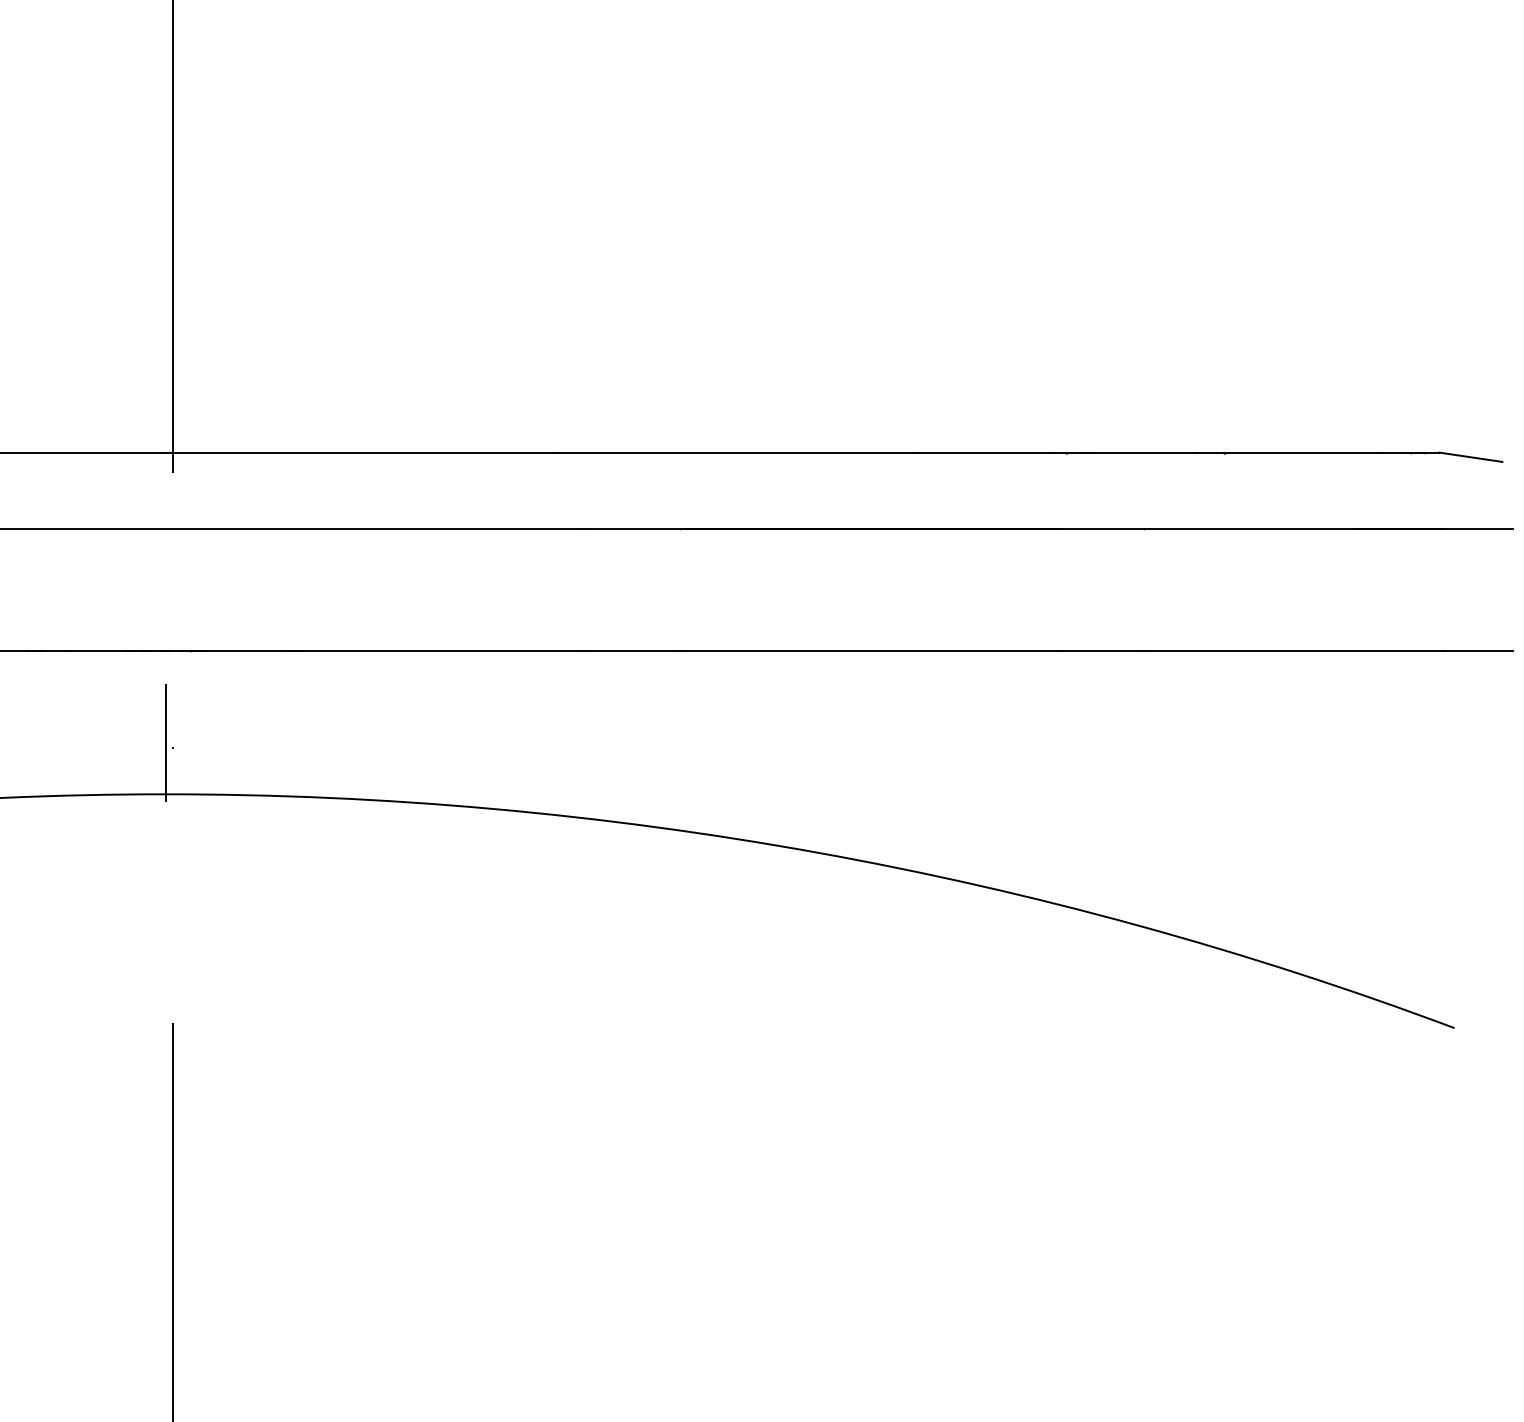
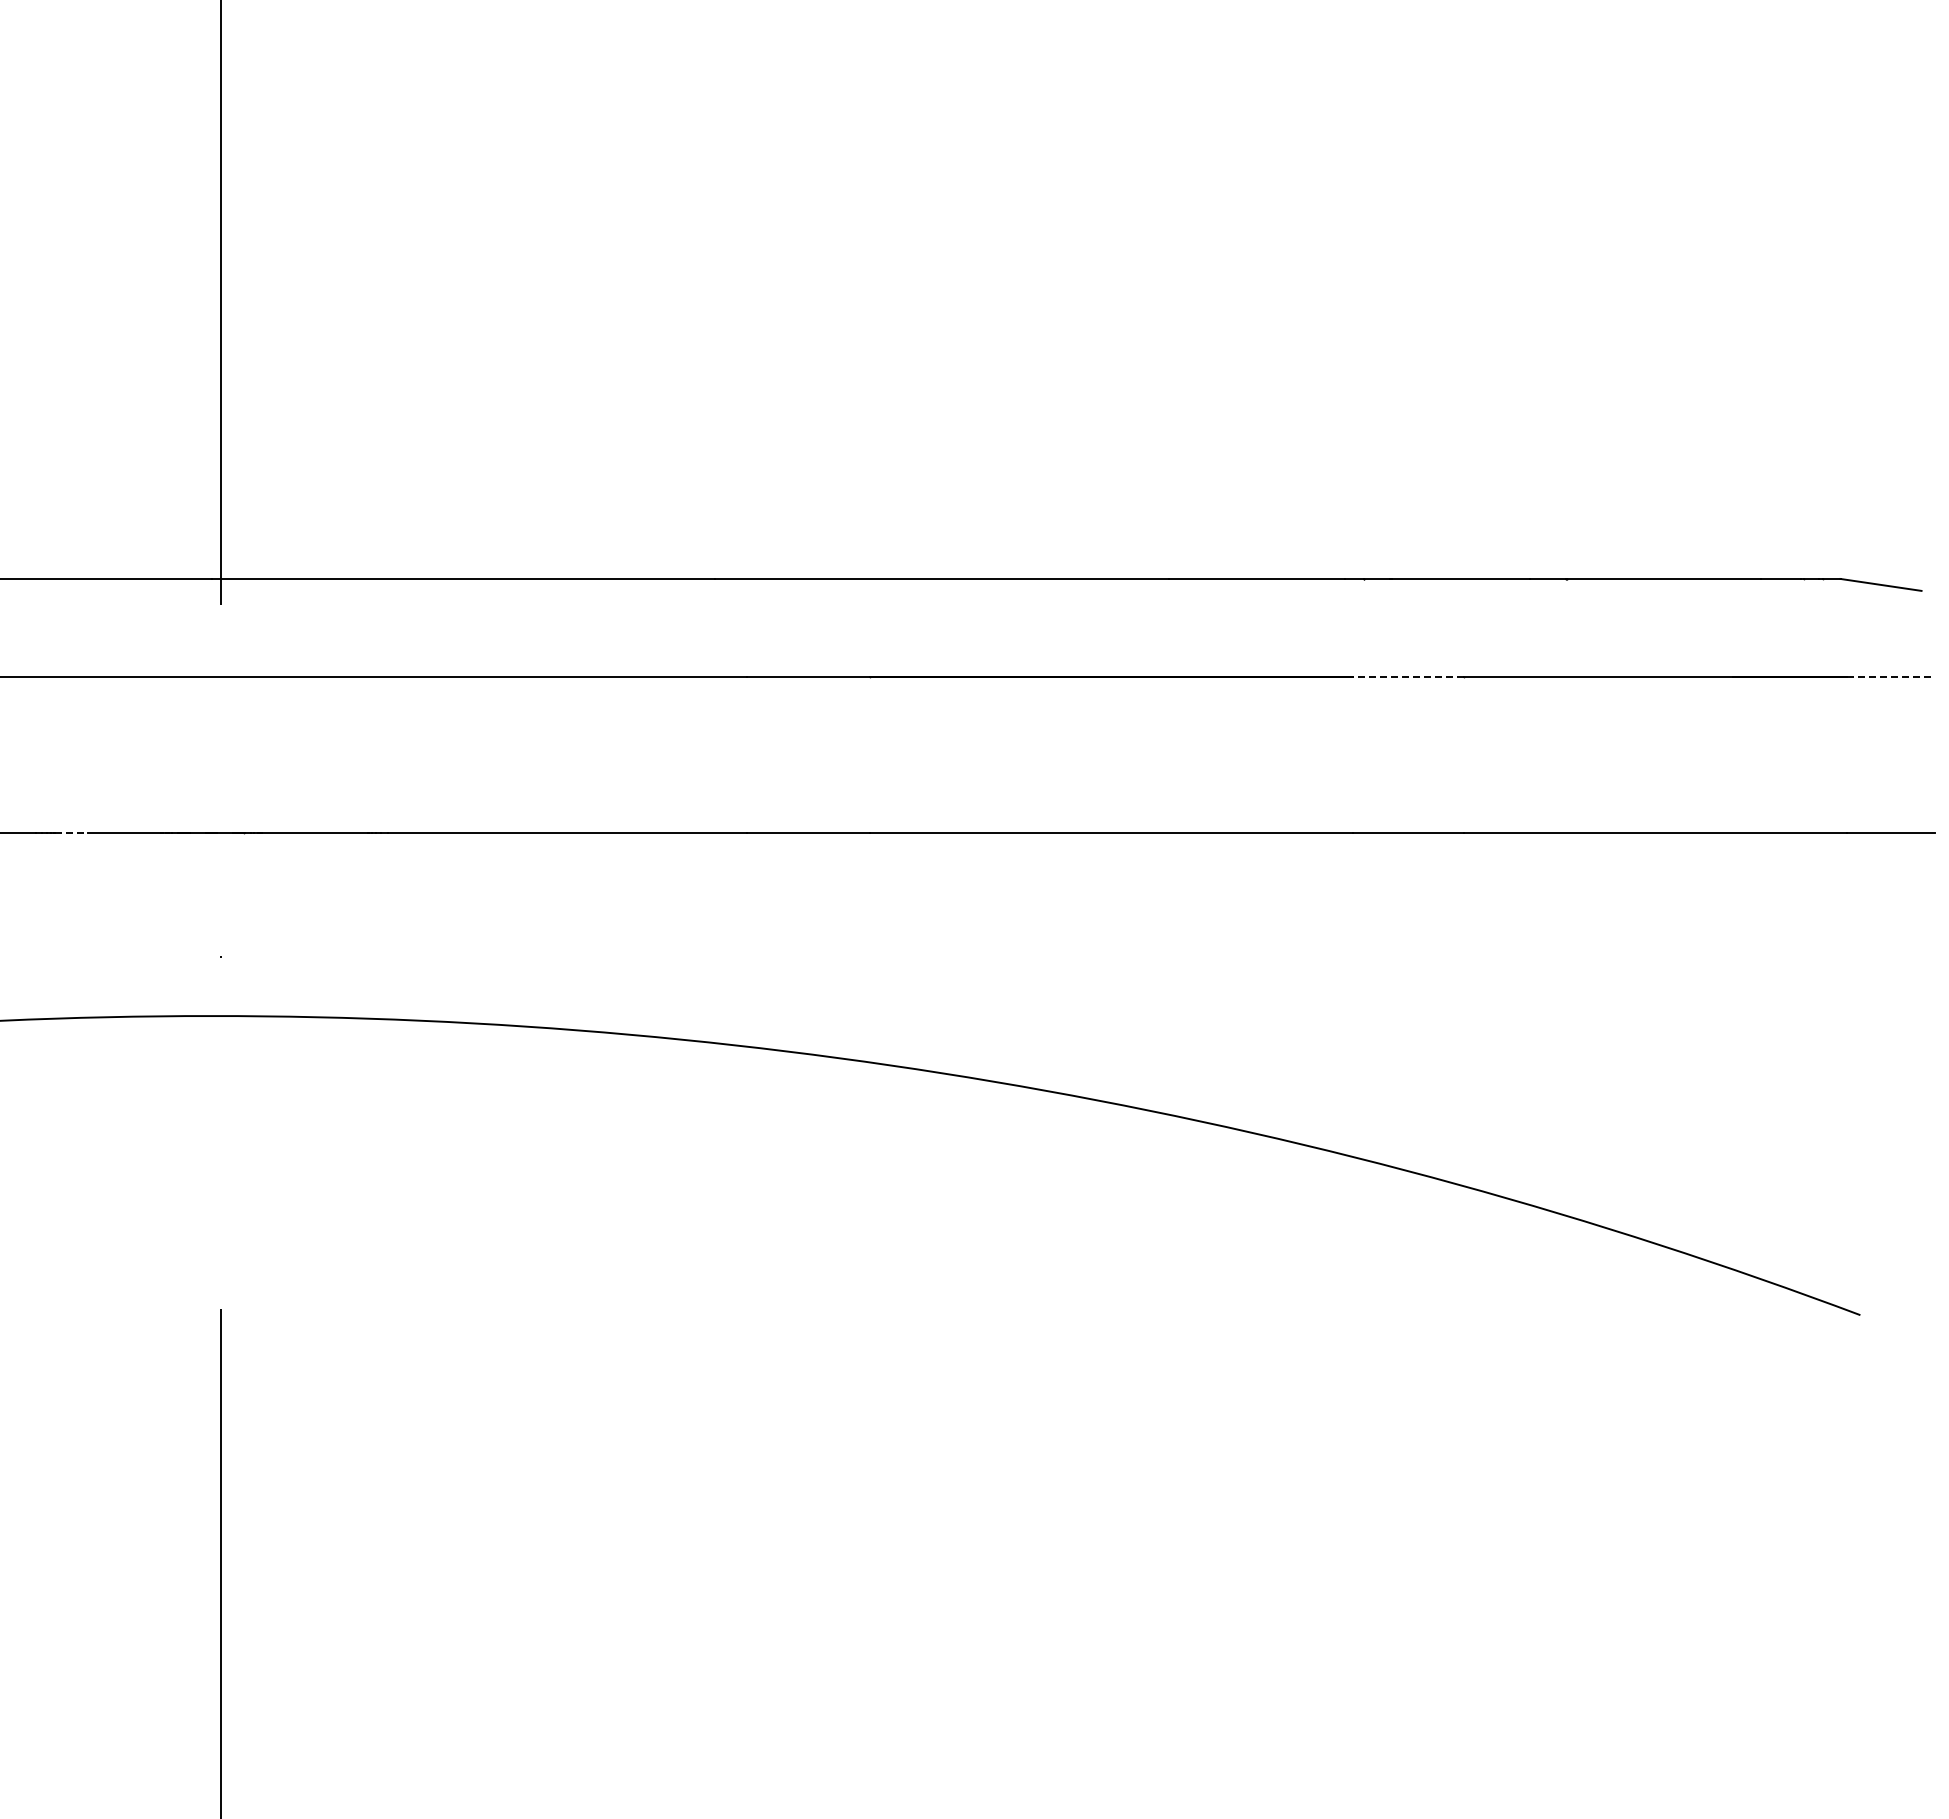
line: (1101, 528) -> (1408, 676), solid -> dashed
line: (1478, 528) -> (1891, 676), solid -> dashed
line: (56, 650) -> (72, 832), solid -> dashed
line: (165, 742) -> (211, 949), removed

